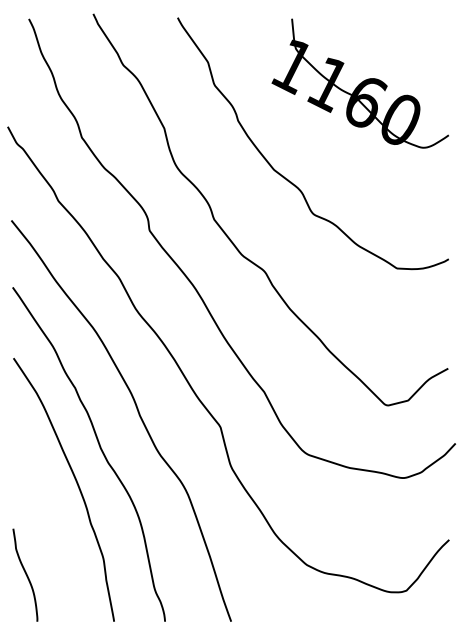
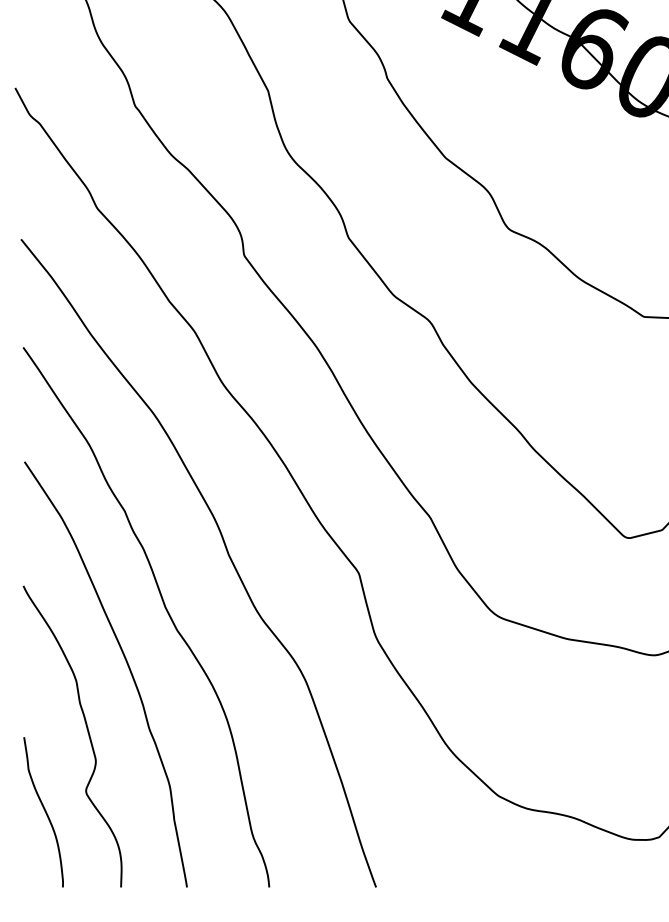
curve: (51, 523) -> (85, 728), added

